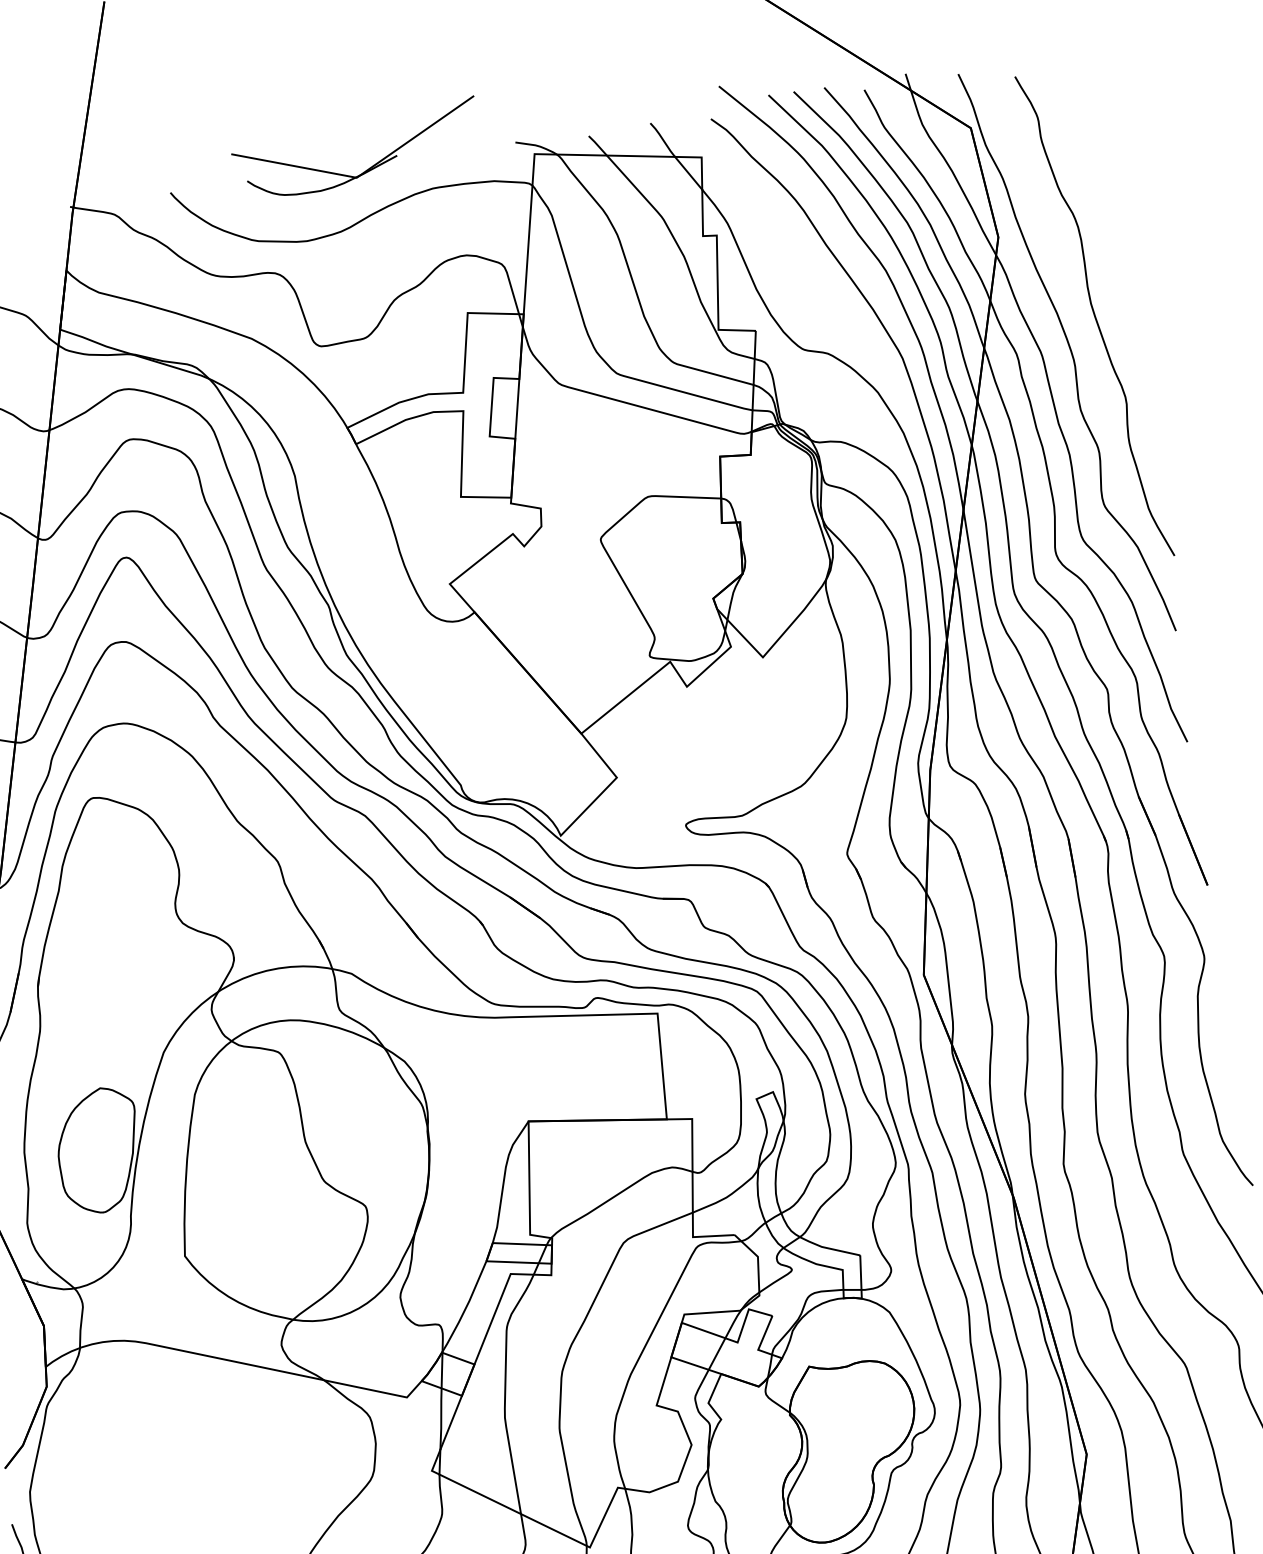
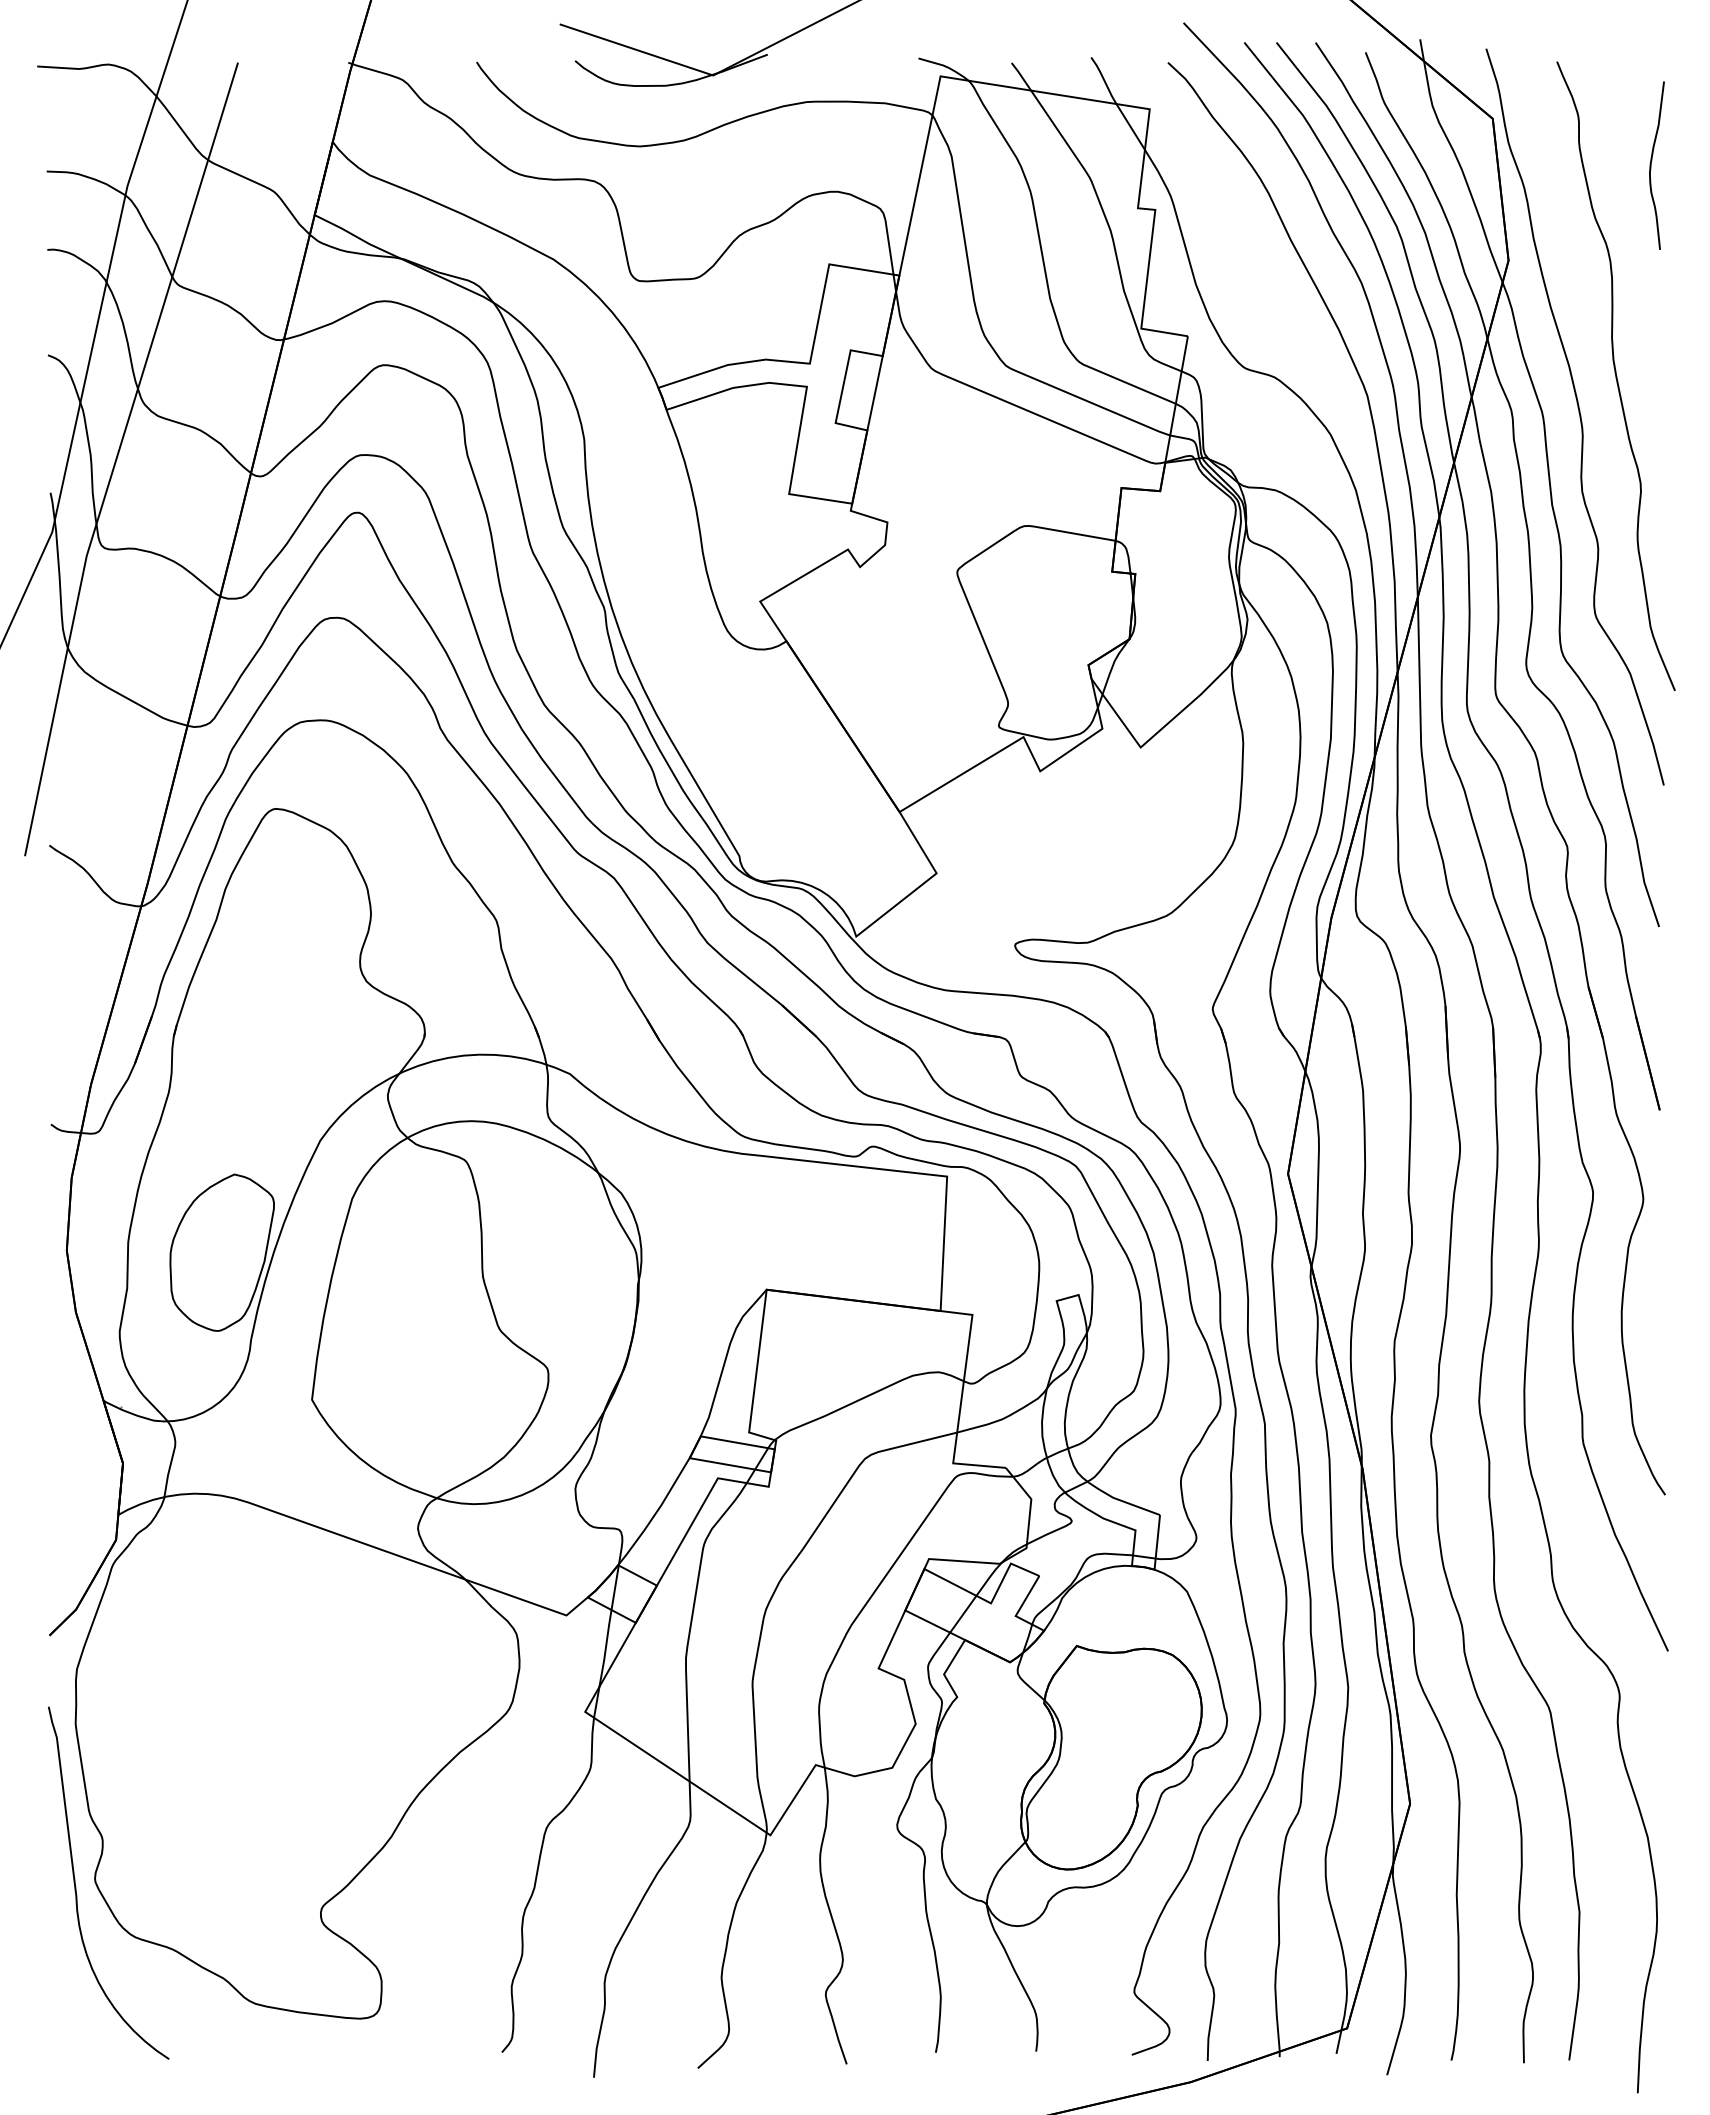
curve: (1099, 147) -> (1651, 165), added

